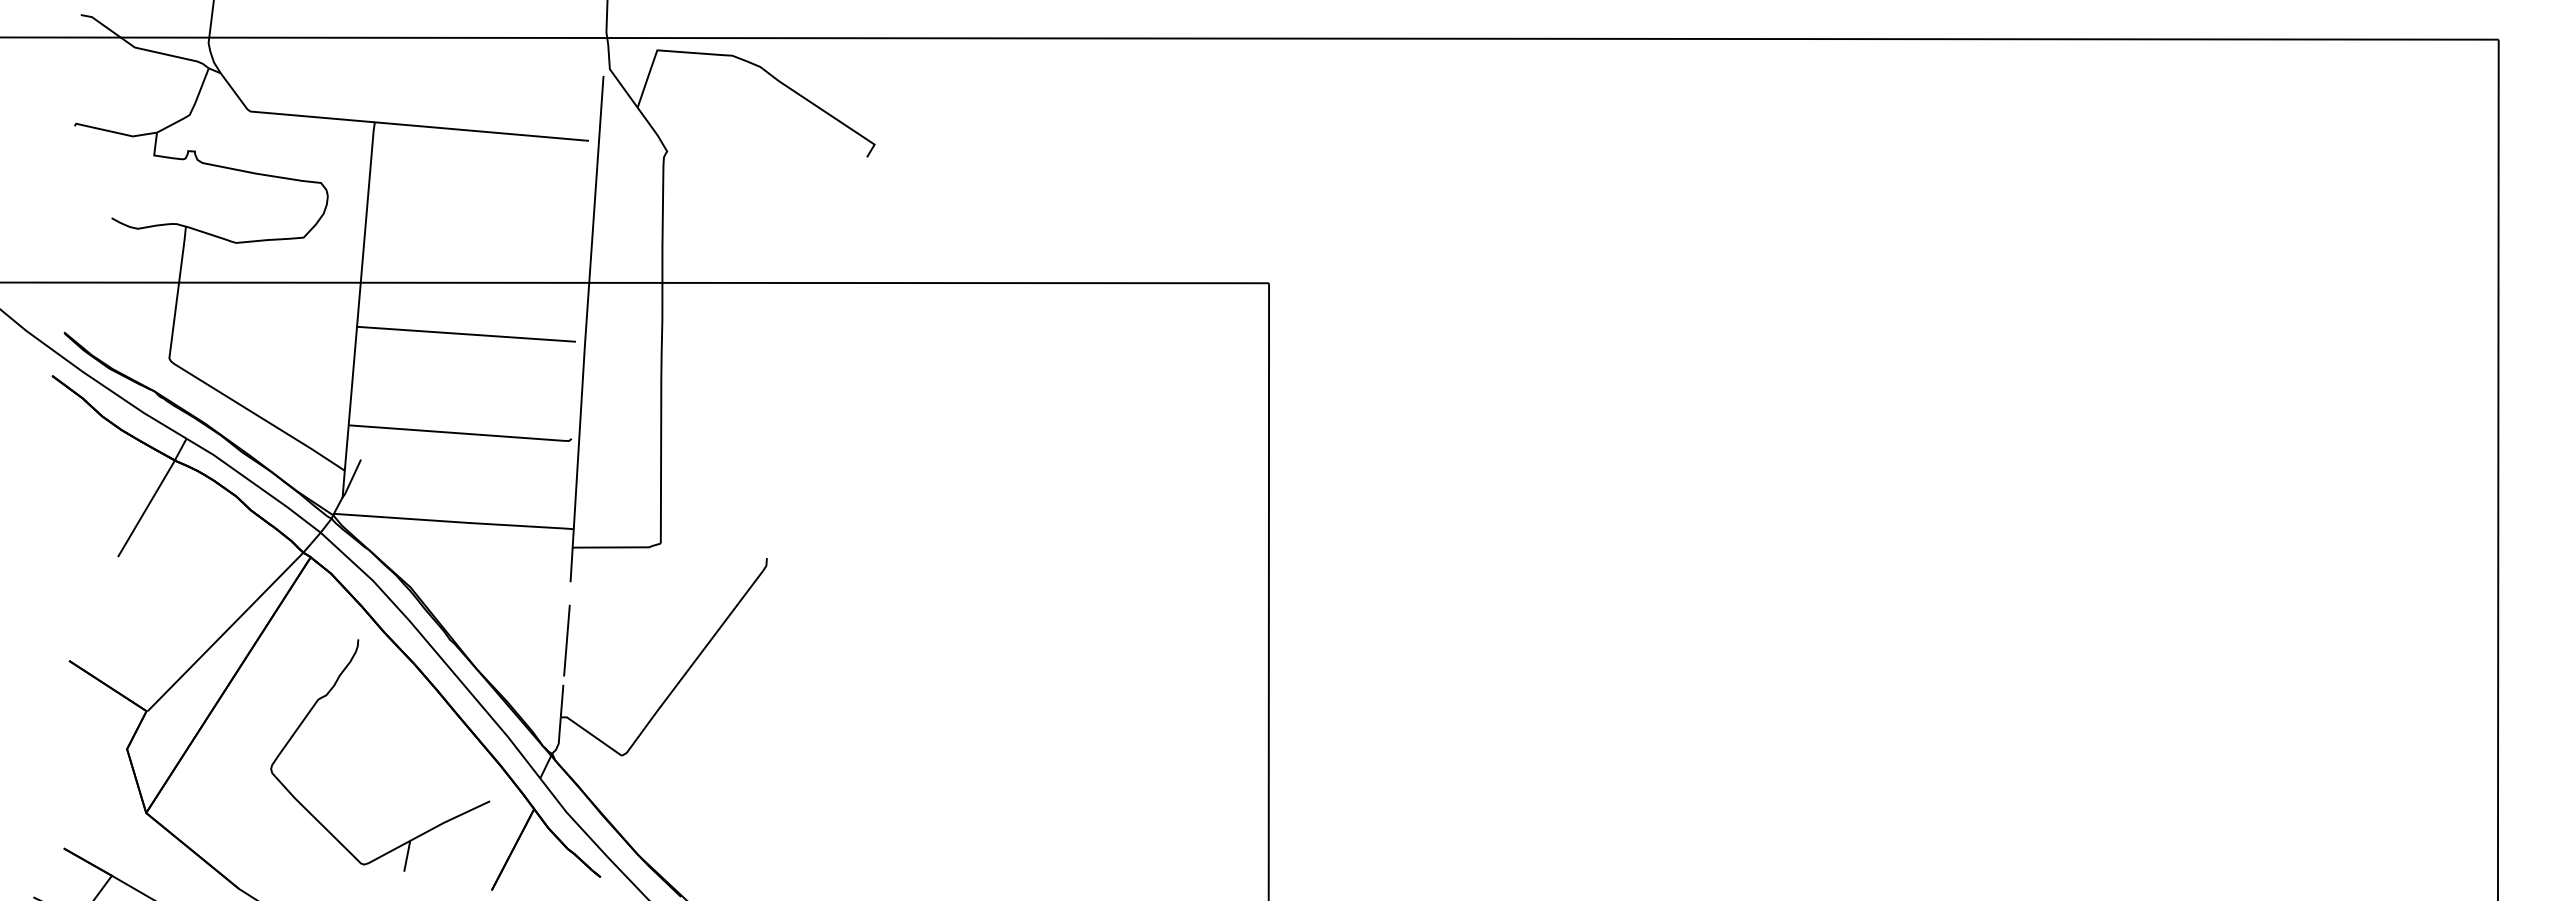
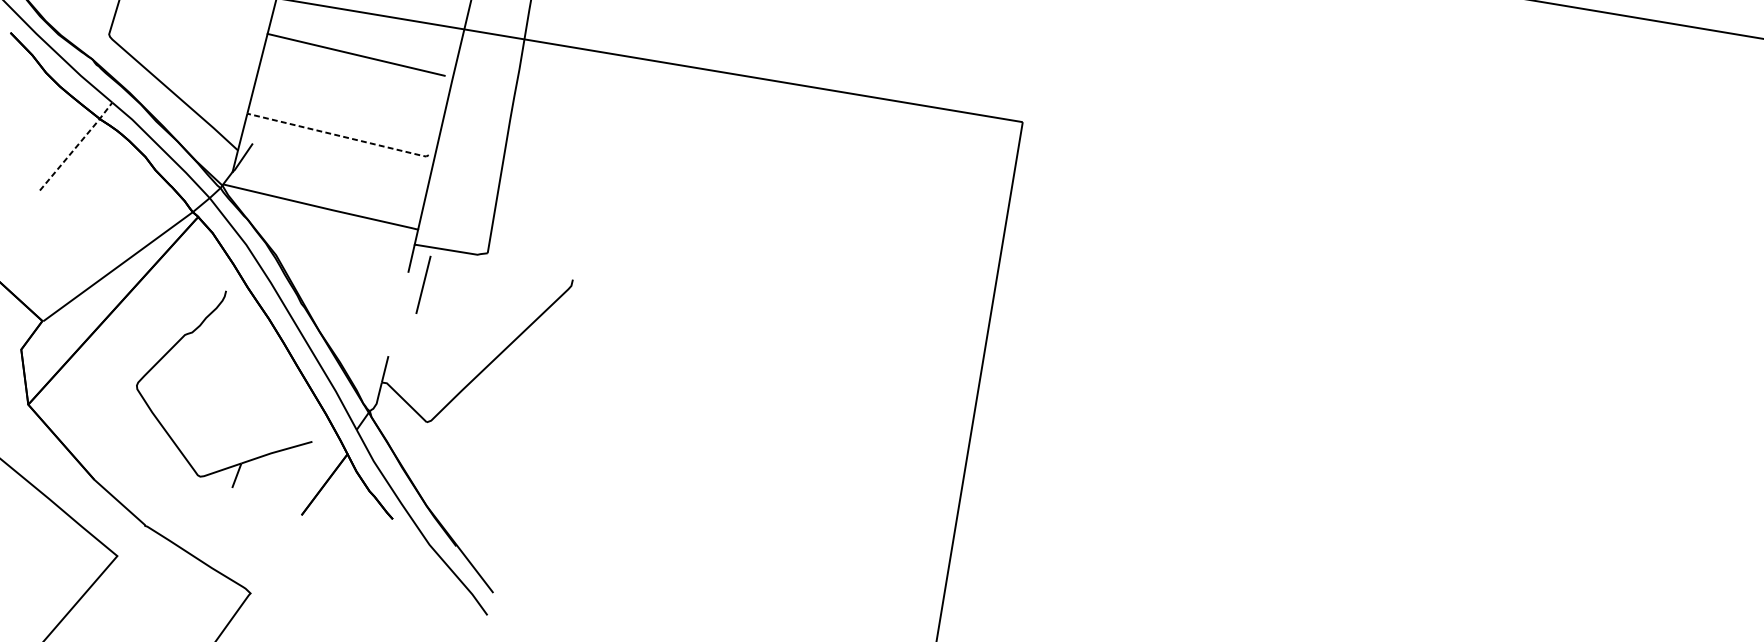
line: (462, 433) -> (339, 135), solid -> dashed
line: (153, 496) -> (77, 145), solid -> dashed
line: (566, 640) -> (423, 284), moved

